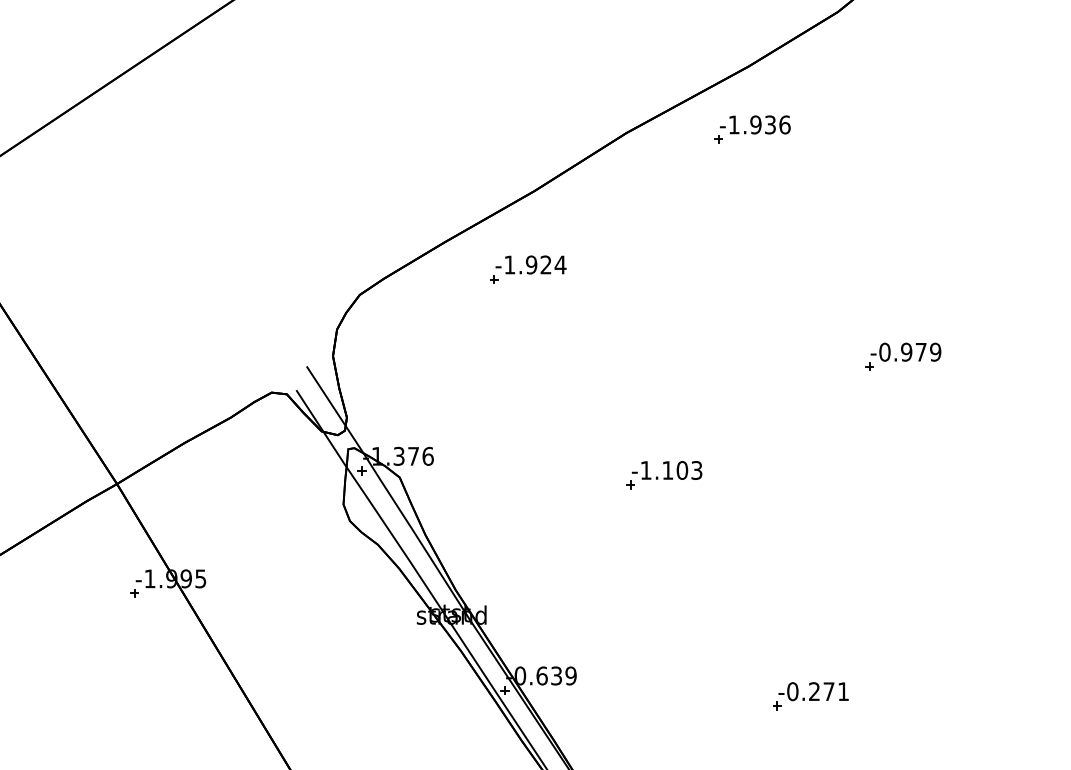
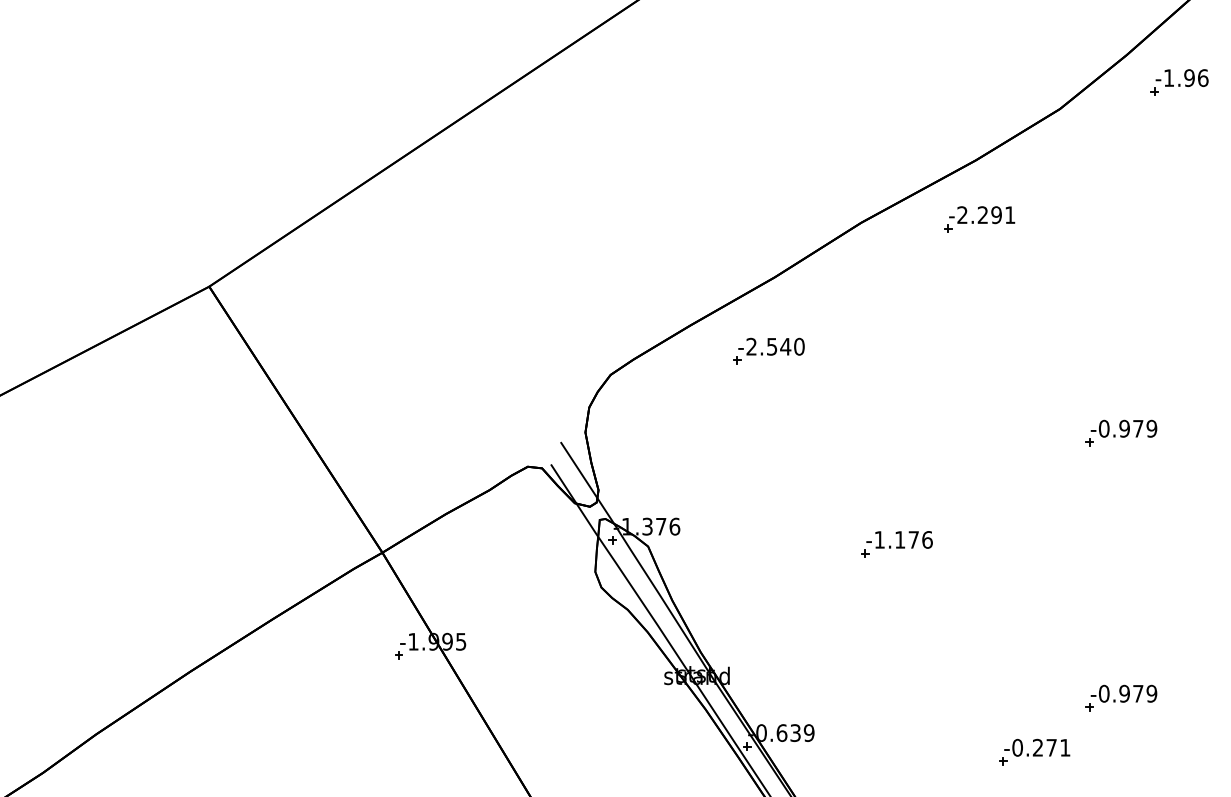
text: (759, 125) -> (986, 215), -1.936 -> -2.291
text: (535, 264) -> (775, 346), -1.924 -> -2.540
text: (689, 470) -> (920, 539), -1.103 -> -1.176
part: (903, 638) -> (1121, 697), added

